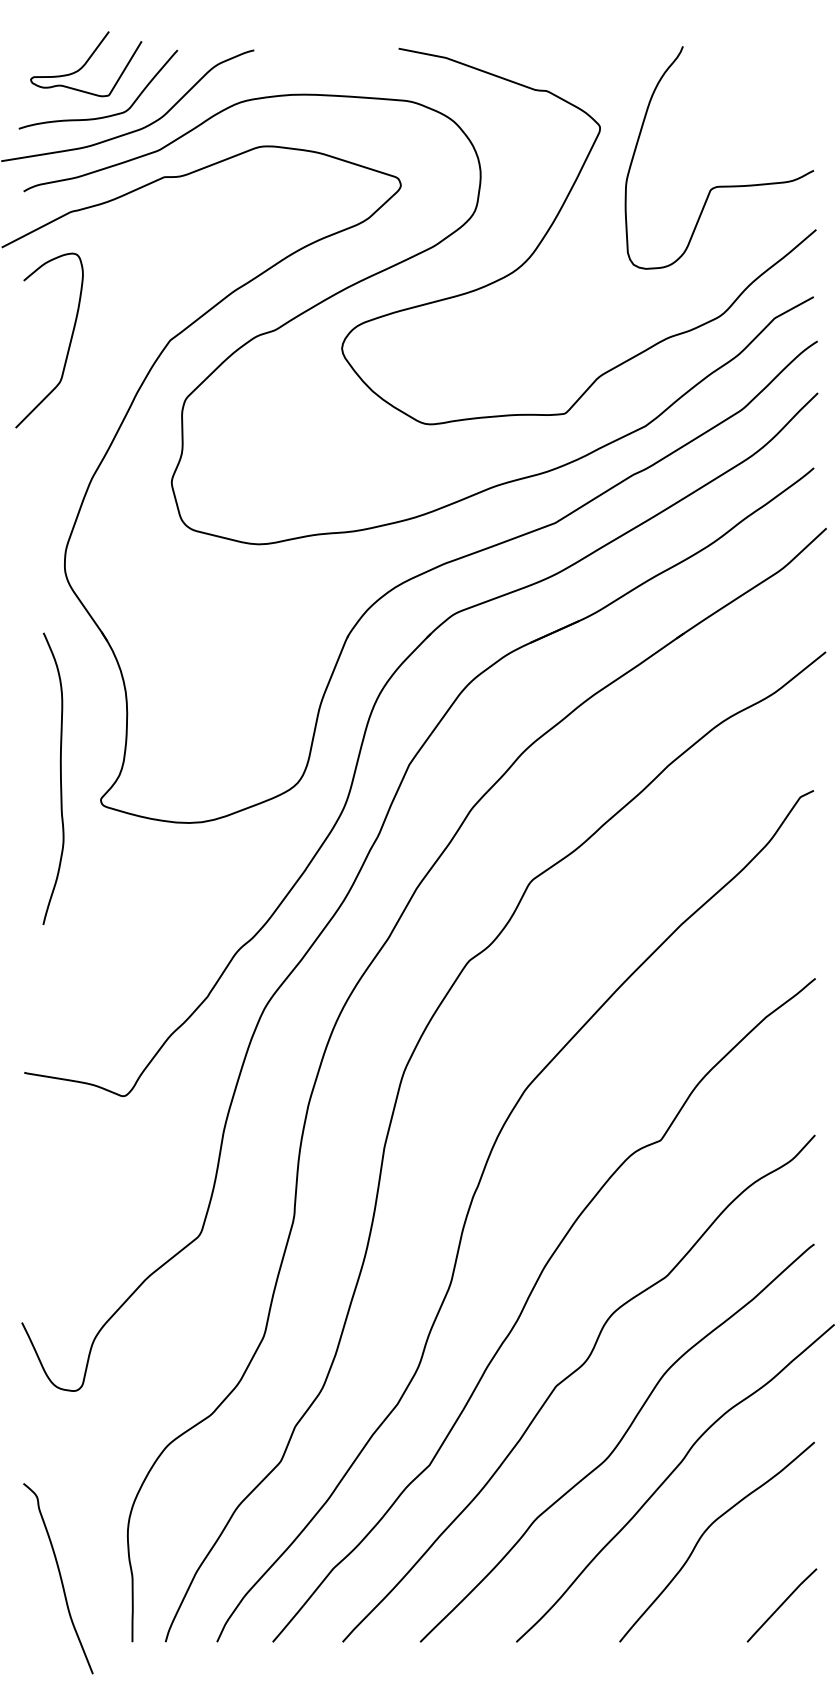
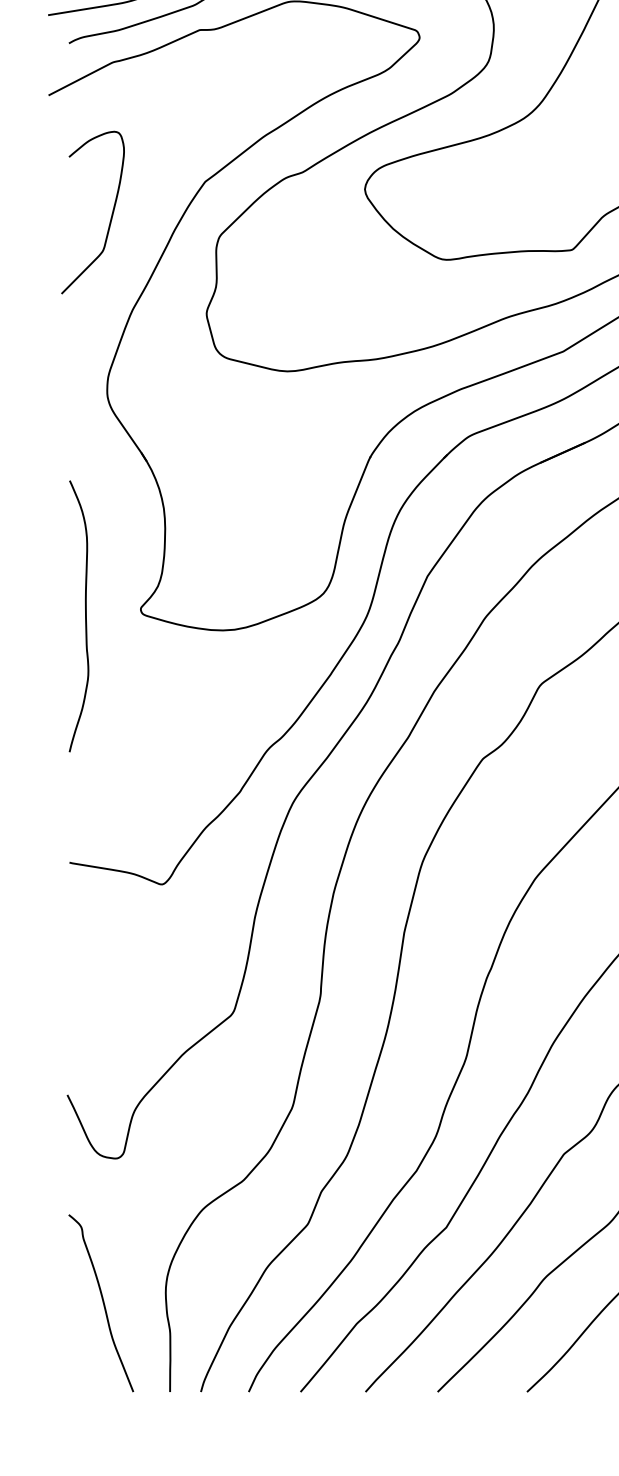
curve: (68, 345) -> (110, 217), moved
curve: (60, 778) -> (85, 616), moved
curve: (60, 1578) -> (103, 1303), moved

